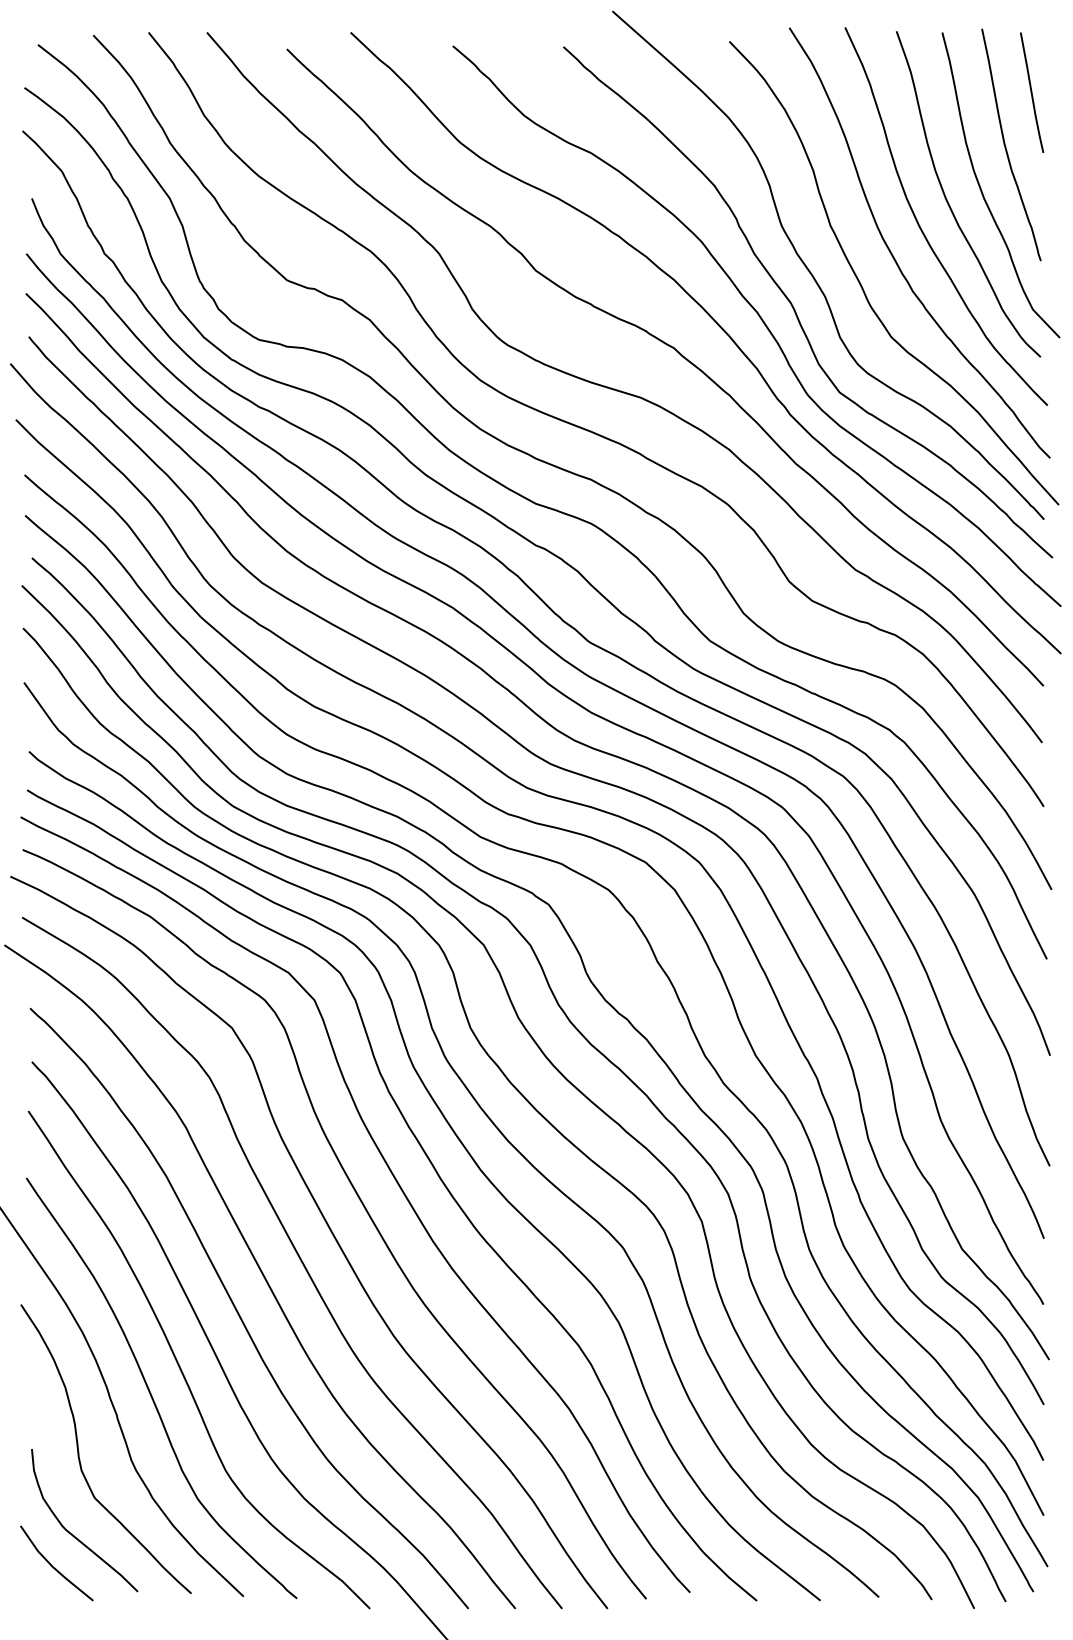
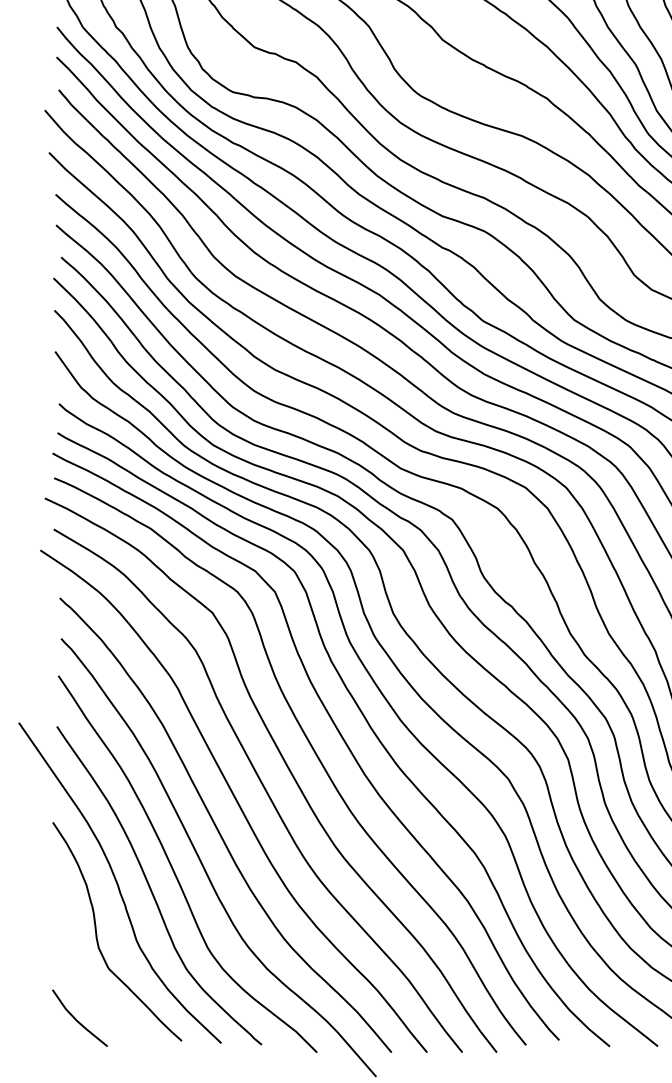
curve: (73, 1534) -> (92, 996), removed

